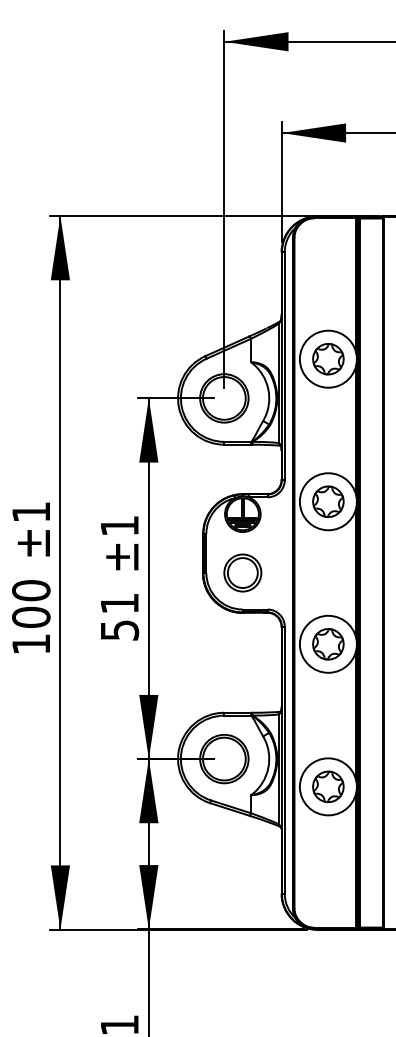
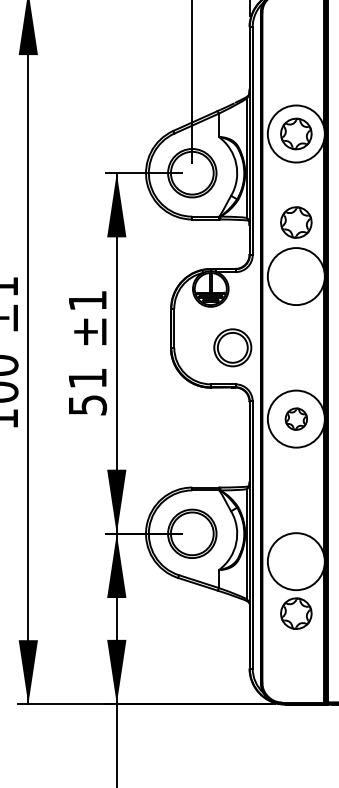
part: (328, 501) -> (296, 222), moved
part: (242, 572) -> (232, 347), moved
part: (328, 644) -> (296, 419), size x0.7
part: (328, 786) -> (296, 613), moved

